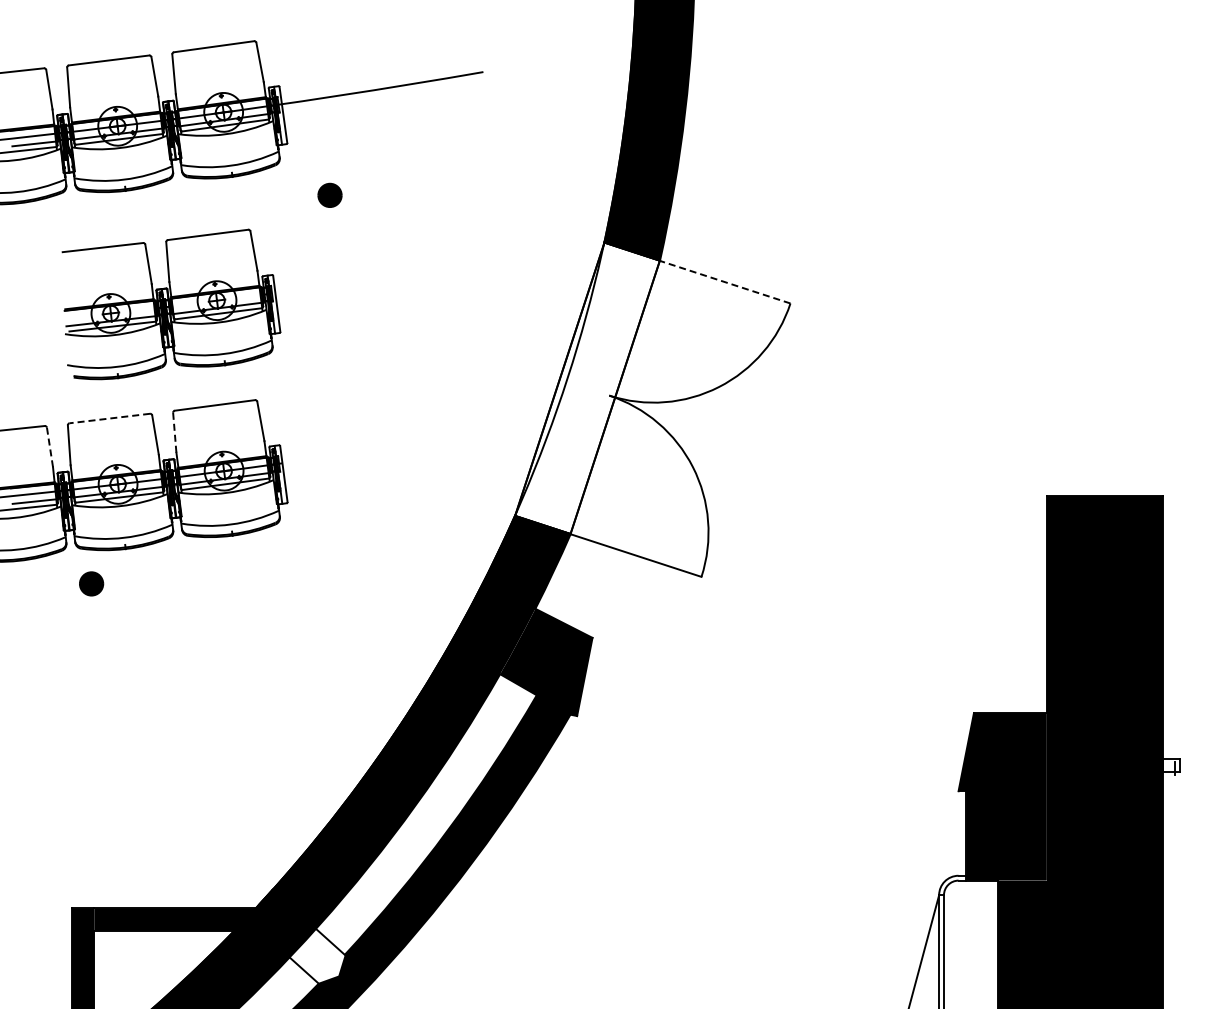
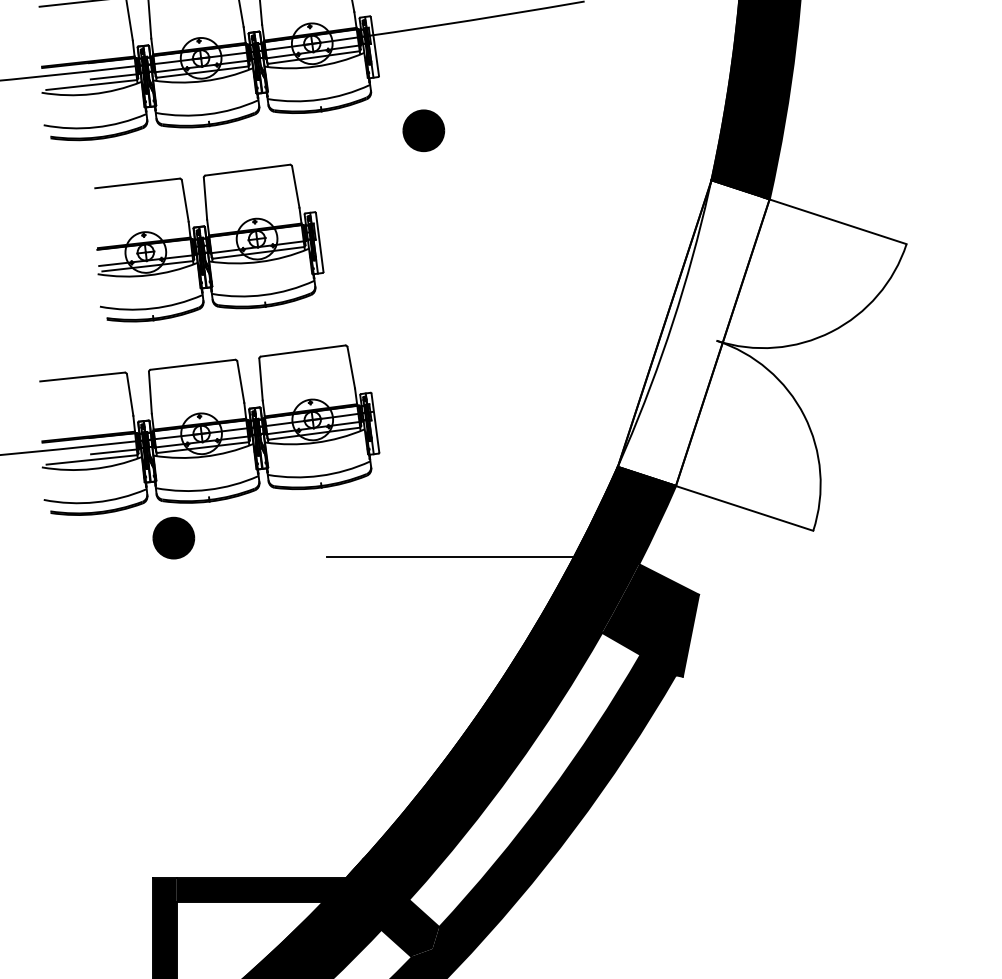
part: (329, 195) -> (423, 130), size x1.67
line: (722, 281) -> (835, 221), dashed -> solid
part: (171, 304) -> (209, 243), moved
line: (109, 418) -> (192, 364), dashed -> solid
line: (174, 432) -> (260, 379), dashed -> solid
line: (49, 446) -> (129, 394), dashed -> solid
part: (91, 583) -> (173, 537), size x1.67
line: (355, 601) -> (450, 556), added
fill: (316, 955) -> (409, 927), added

